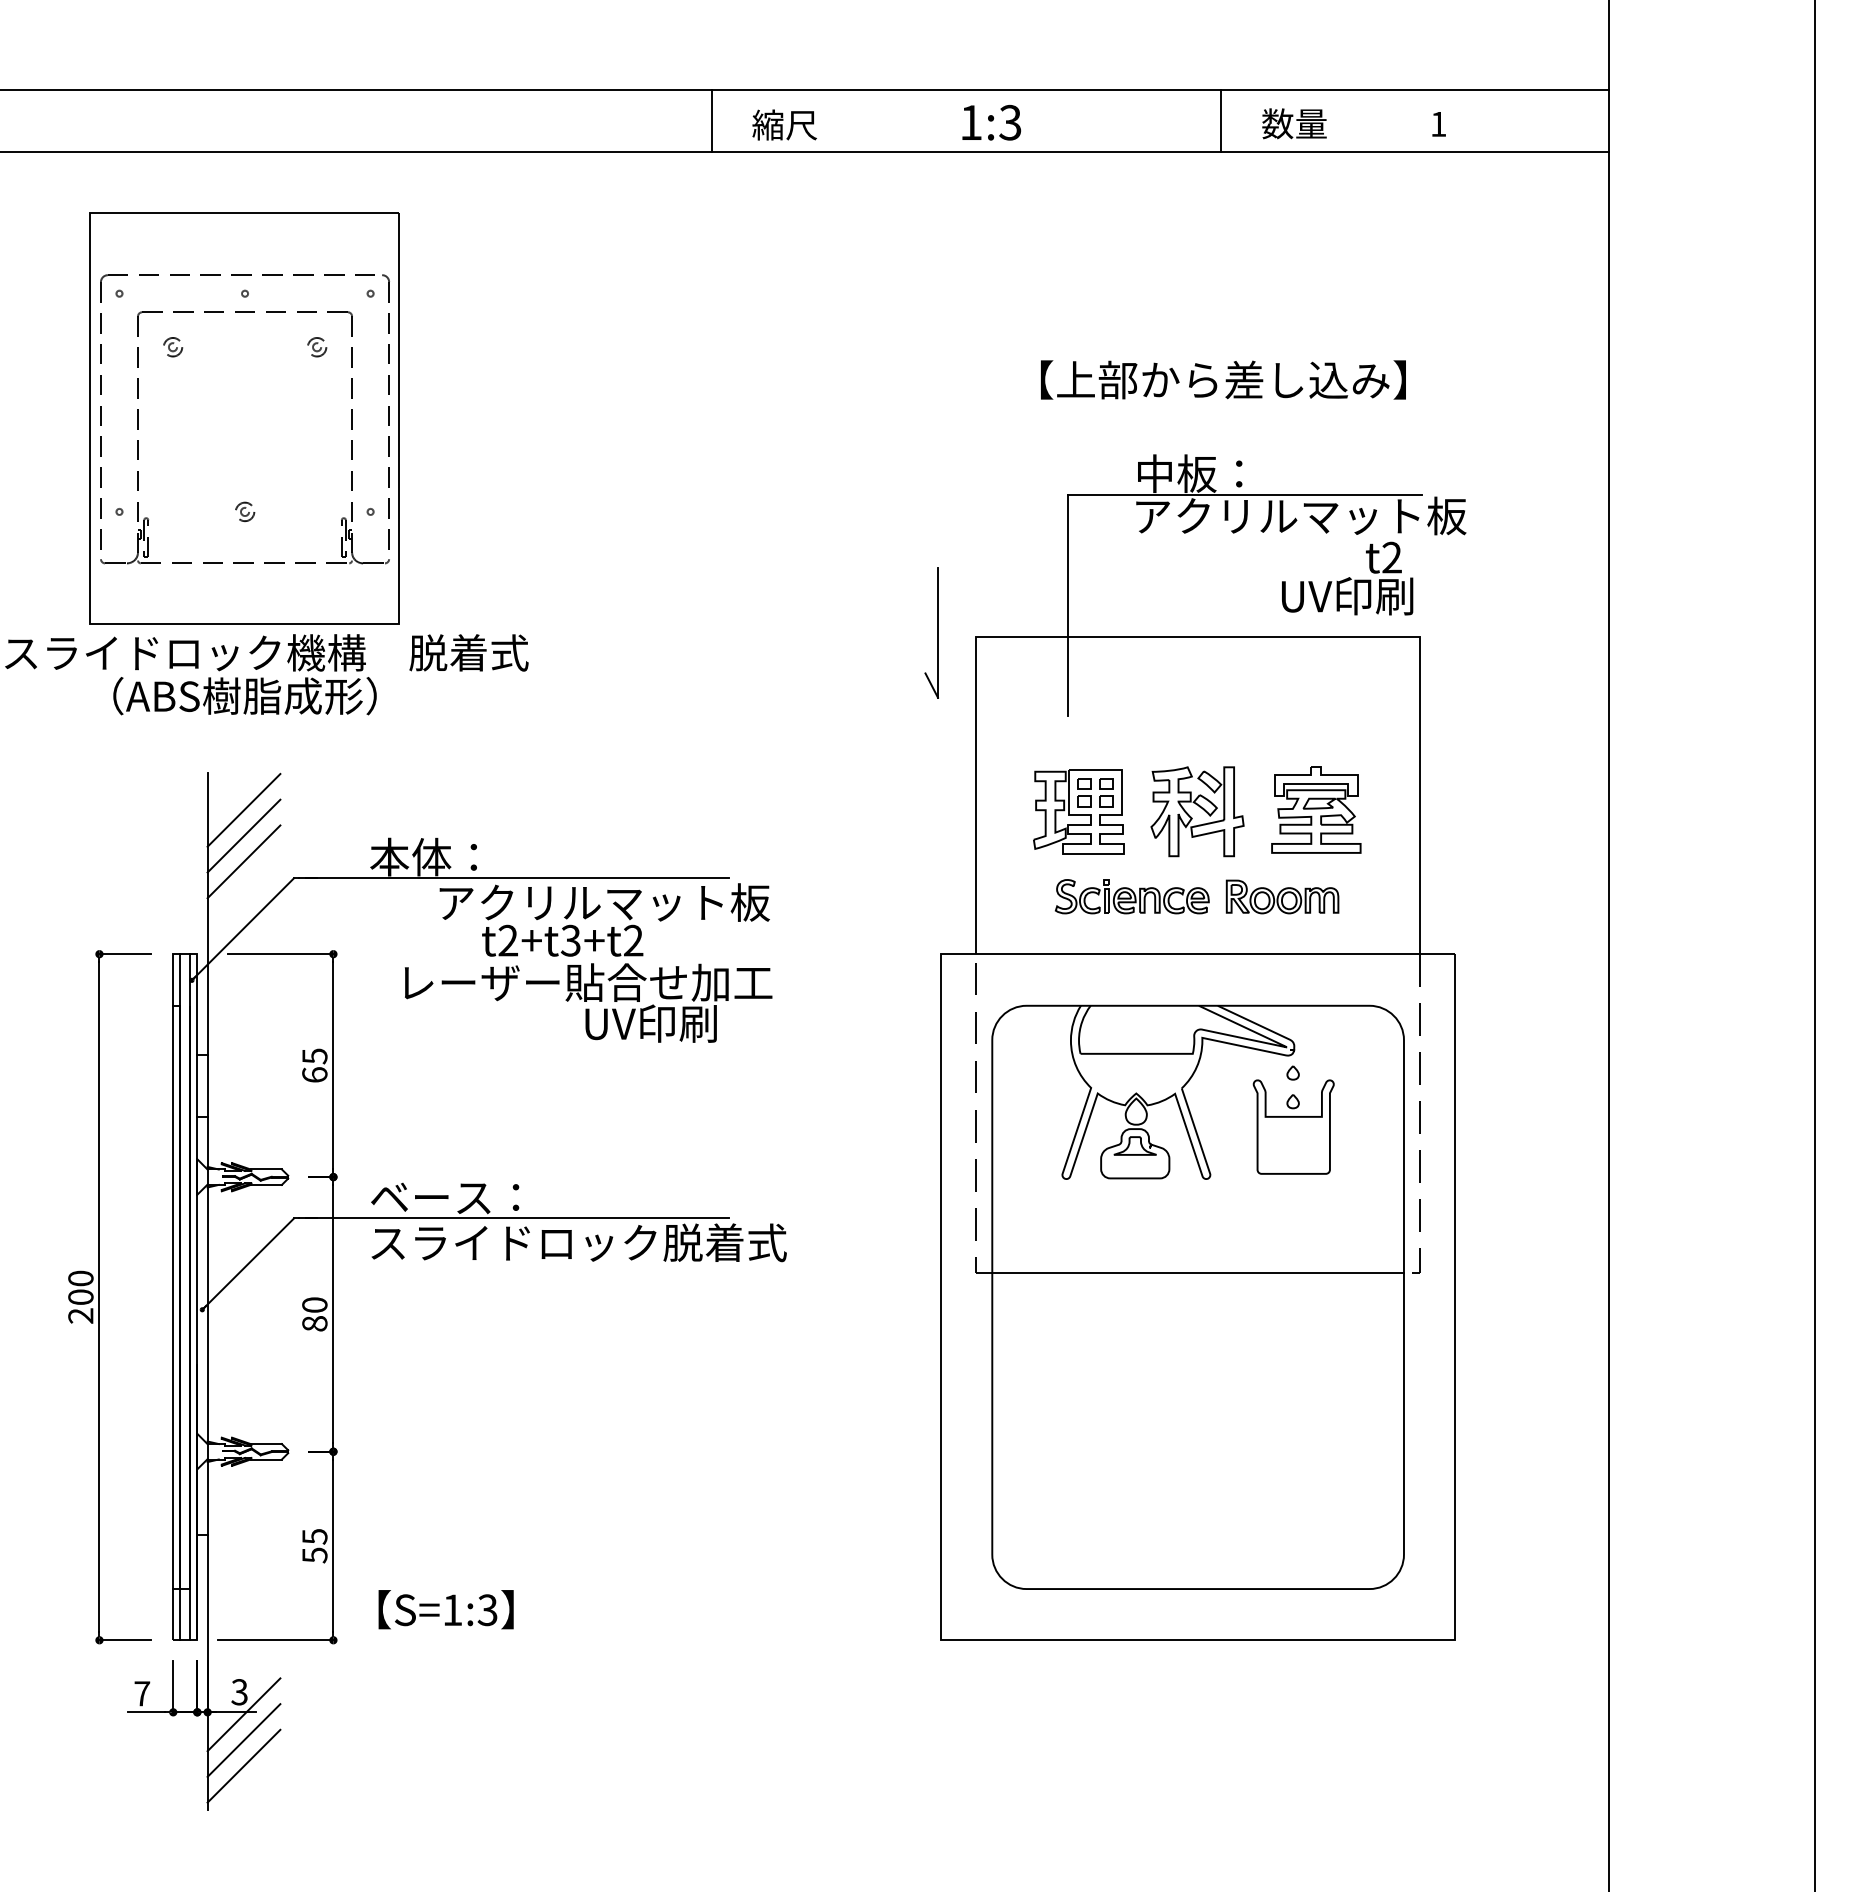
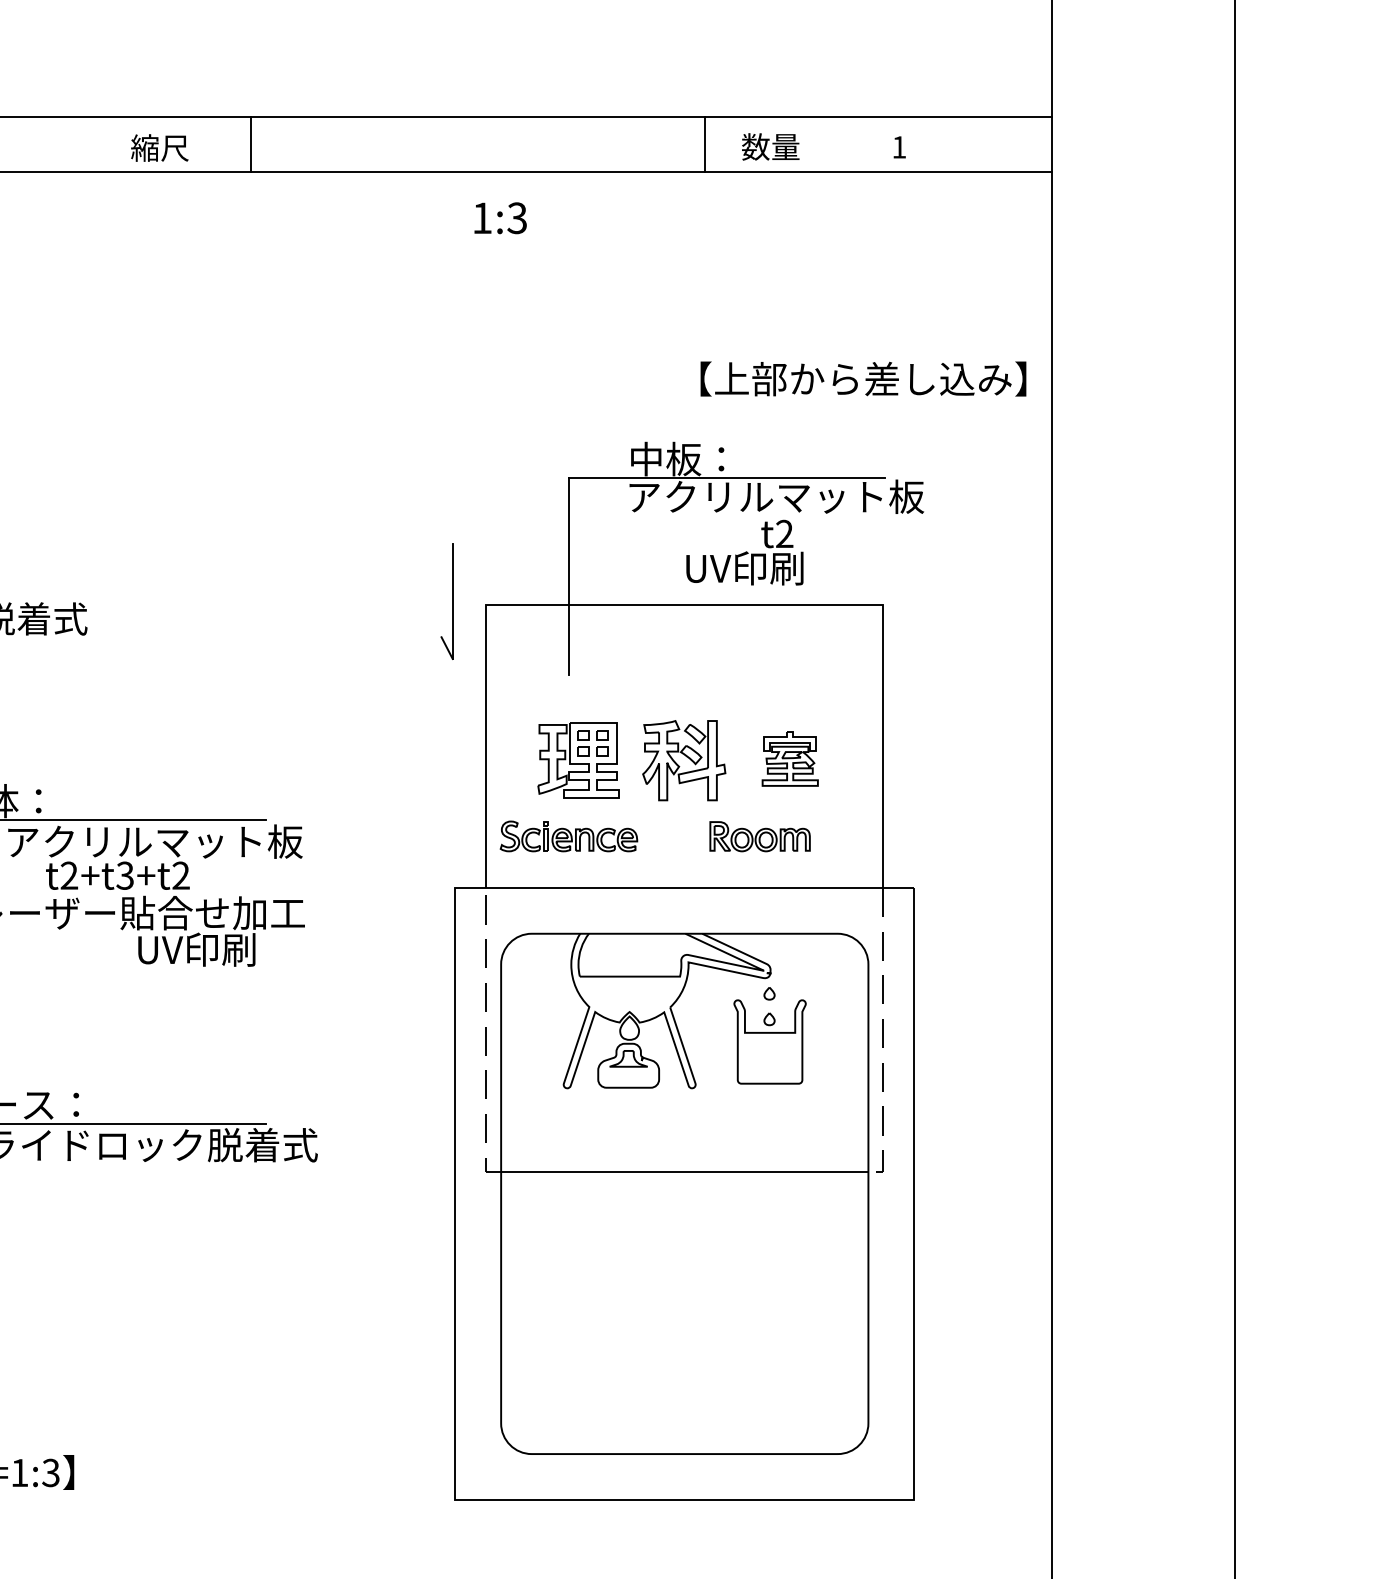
text: (991, 122) -> (500, 218), moved
text: (784, 124) -> (159, 147), moved
text: (1223, 379) -> (863, 378), moved
text: (1347, 578) -> (744, 552), moved
part: (1316, 809) -> (790, 758), size x0.7
part: (1131, 896) -> (568, 836), moved

